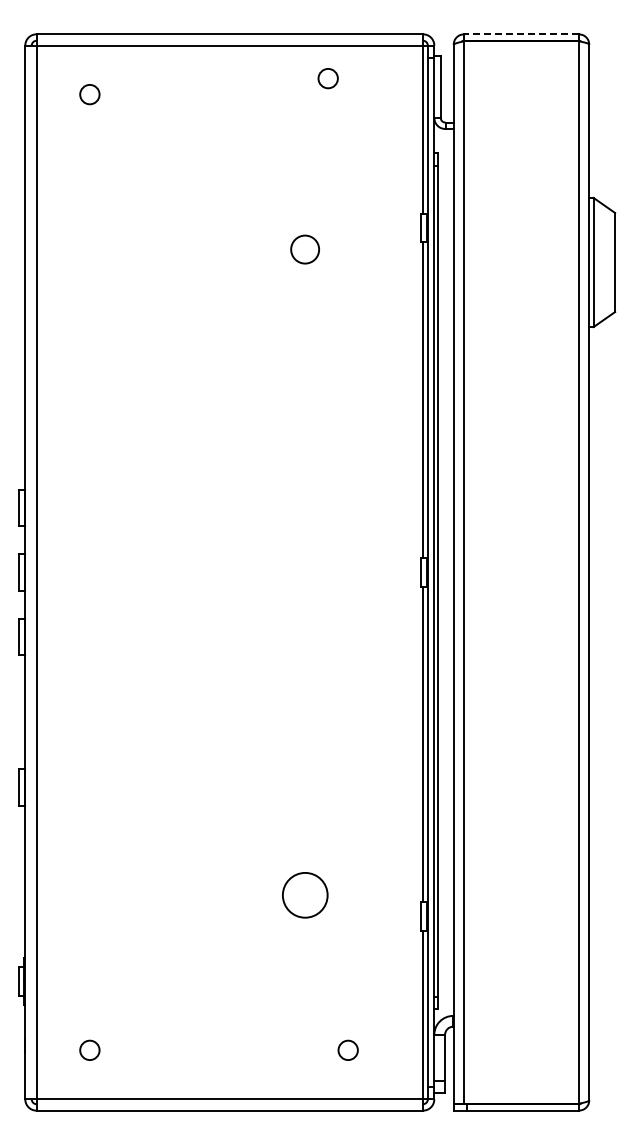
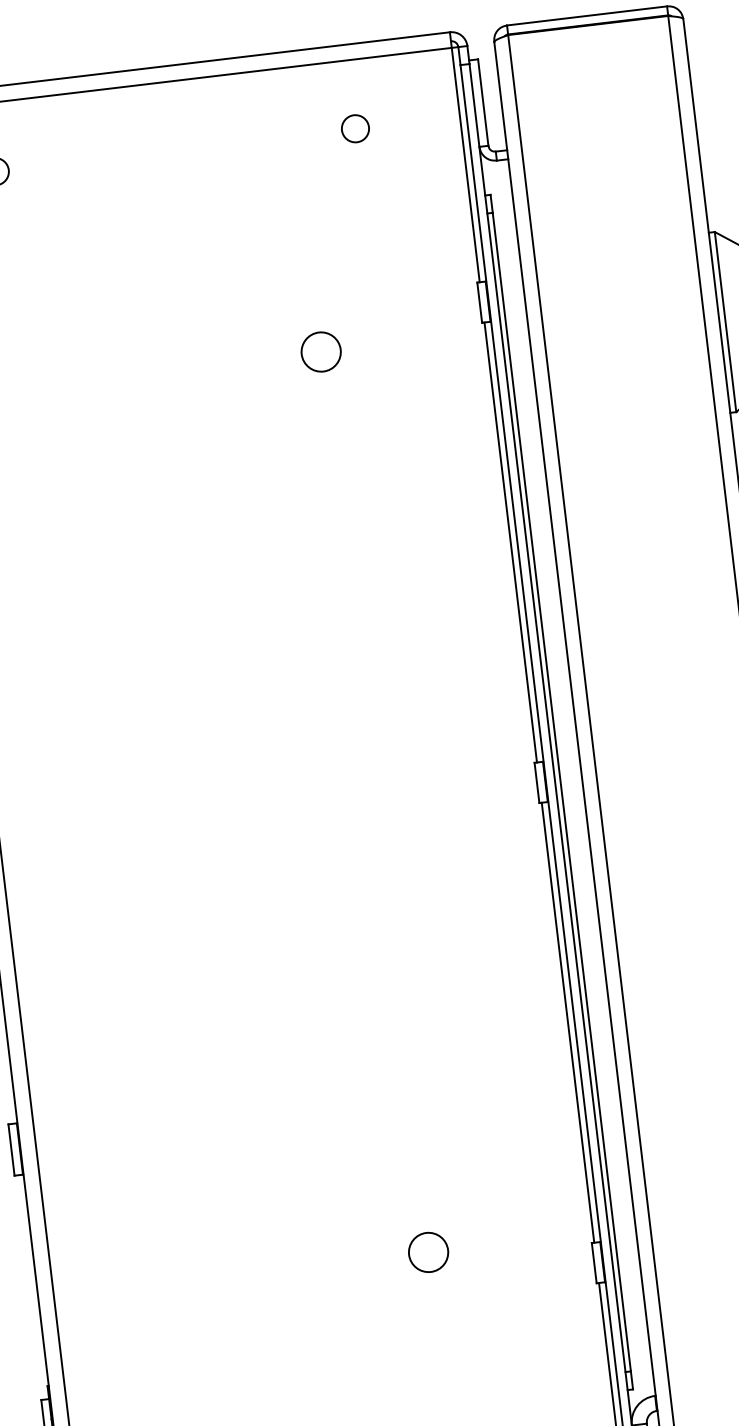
line: (521, 34) -> (587, 16), dashed -> solid
circle: (327, 78) -> (354, 128), moved
circle: (304, 895) -> (427, 1252), size x0.62

